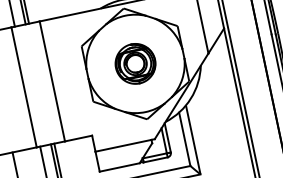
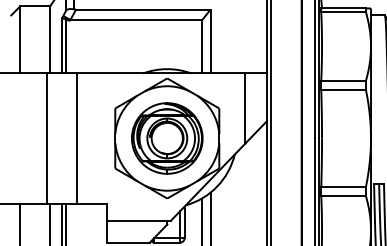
part: (135, 63) -> (167, 138), size x1.67

